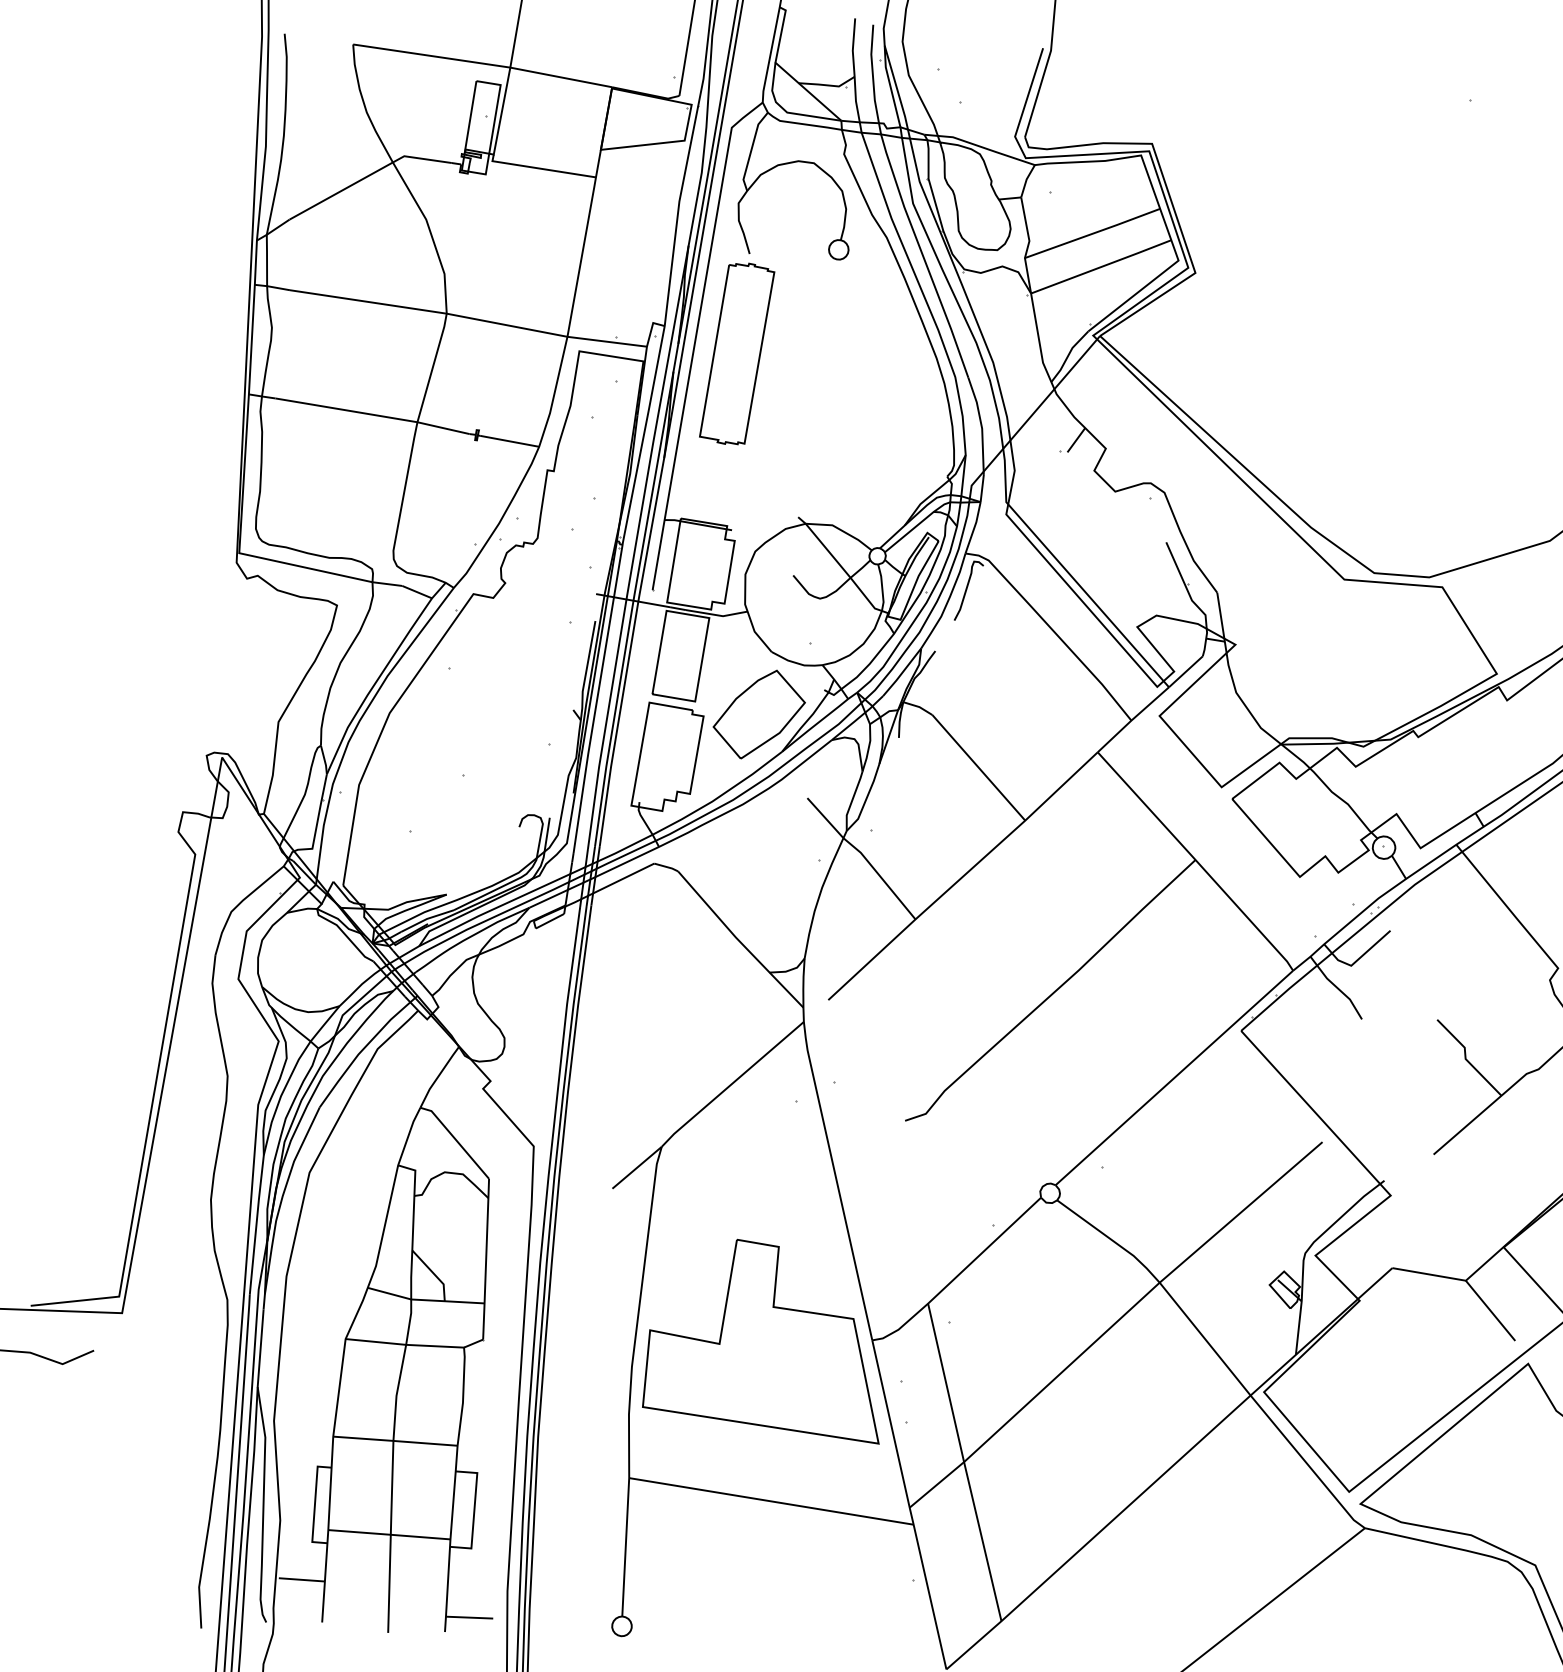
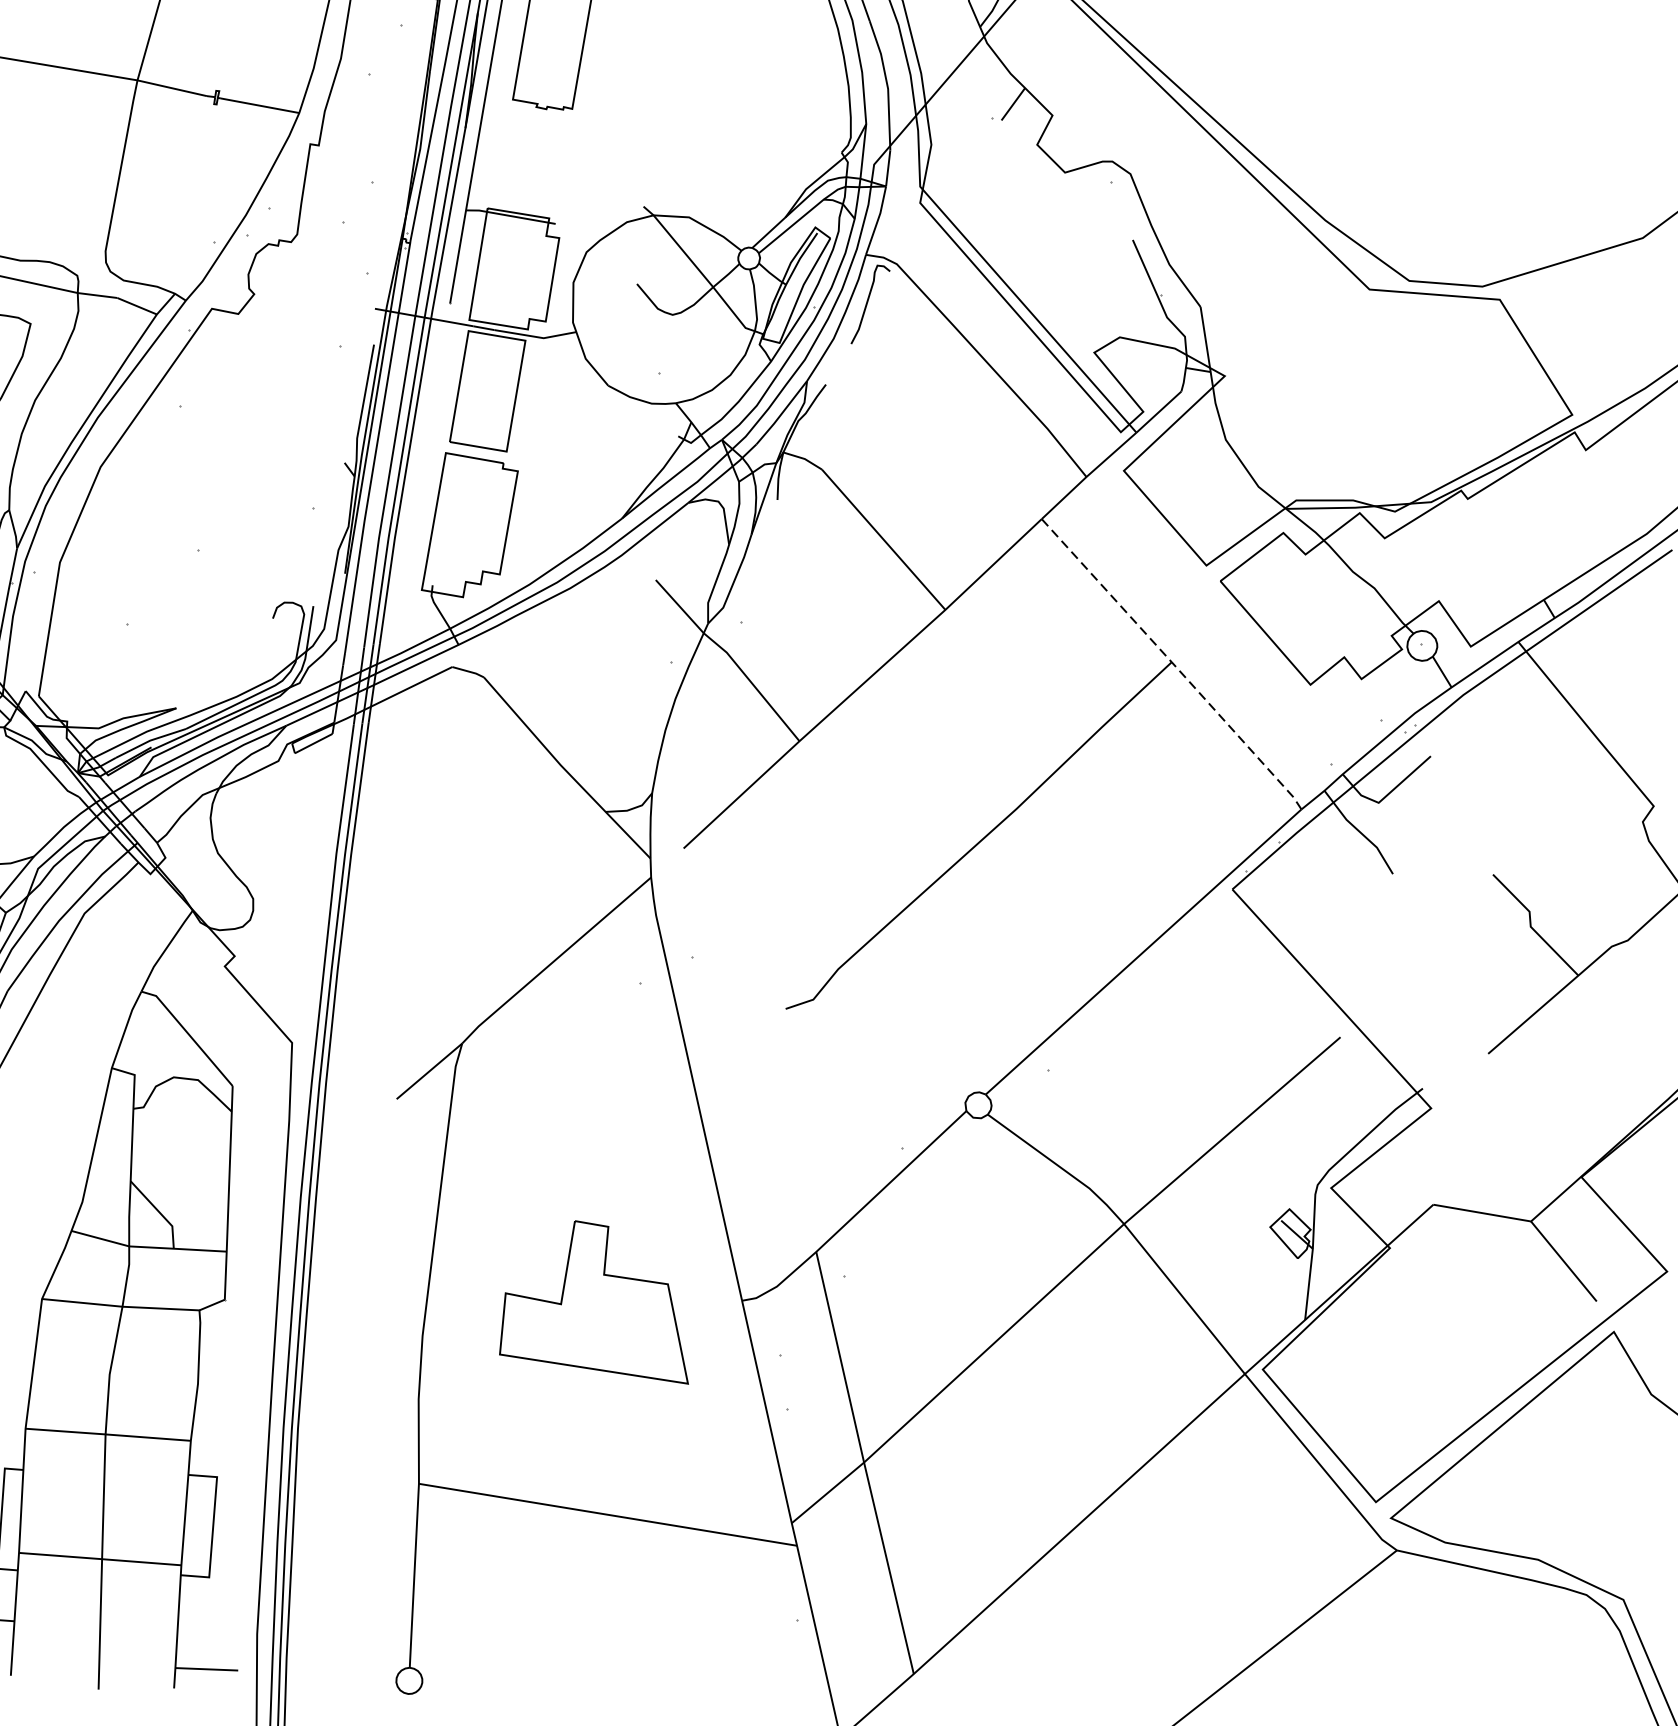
part: (758, 714) -> (590, 468), removed
line: (1196, 860) -> (1173, 662), solid -> dashed
part: (760, 1341) -> (593, 1302), size x0.6

